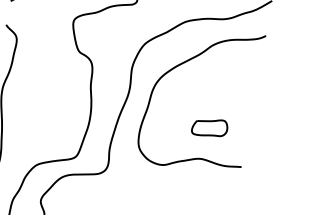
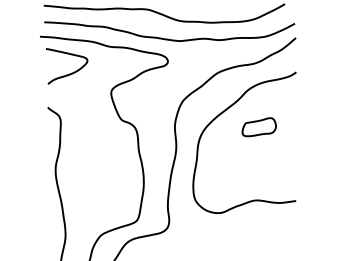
part: (209, 127) -> (258, 127), moved

